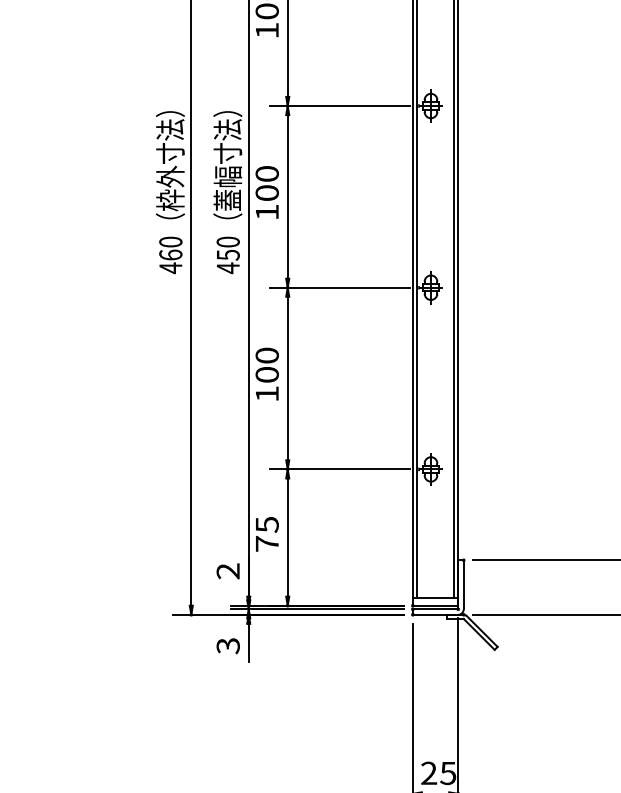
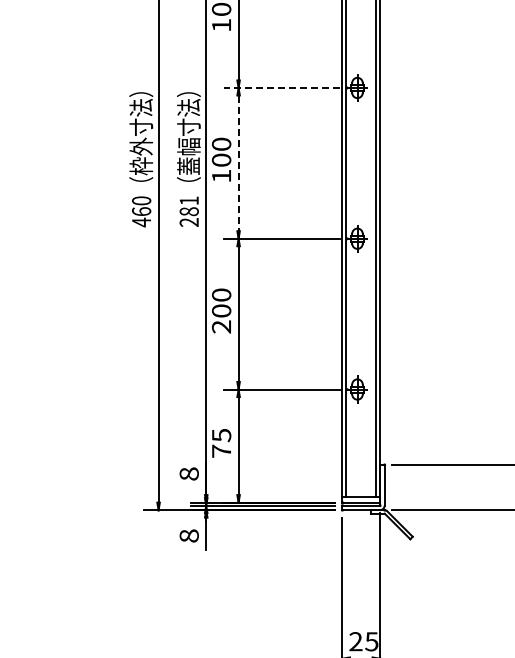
line: (339, 105) -> (281, 87), solid -> dashed
line: (287, 197) -> (238, 163), solid -> dashed
text: (227, 254) -> (188, 211), 450 -> 281
text: (267, 393) -> (221, 326), 100 -> 200
text: (227, 570) -> (188, 473), 2 -> 8
text: (227, 645) -> (188, 535), 3 -> 8

